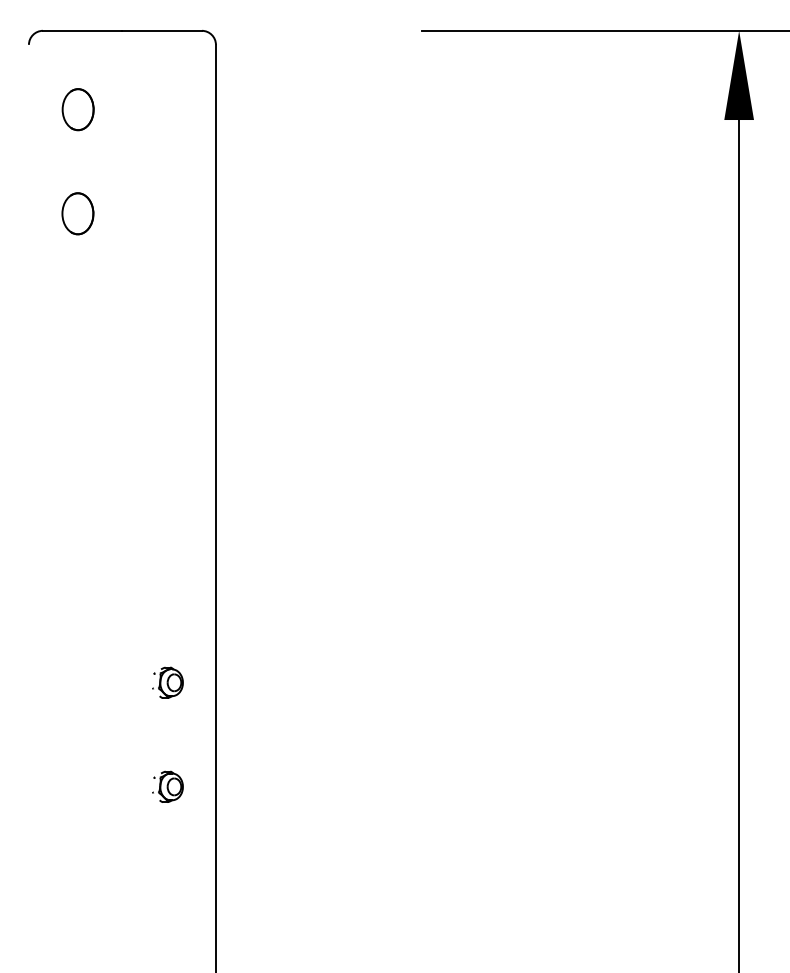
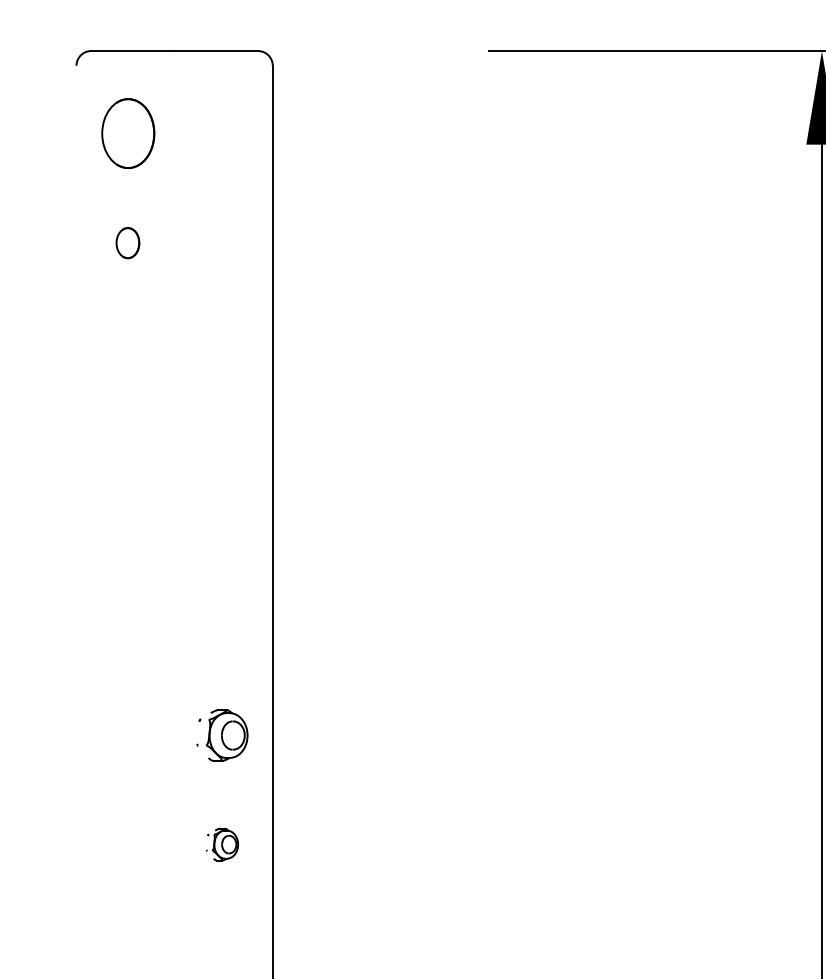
part: (77, 109) -> (127, 133), size x1.6
part: (77, 213) -> (127, 242), size x0.7
part: (167, 682) -> (221, 735), size x1.6

